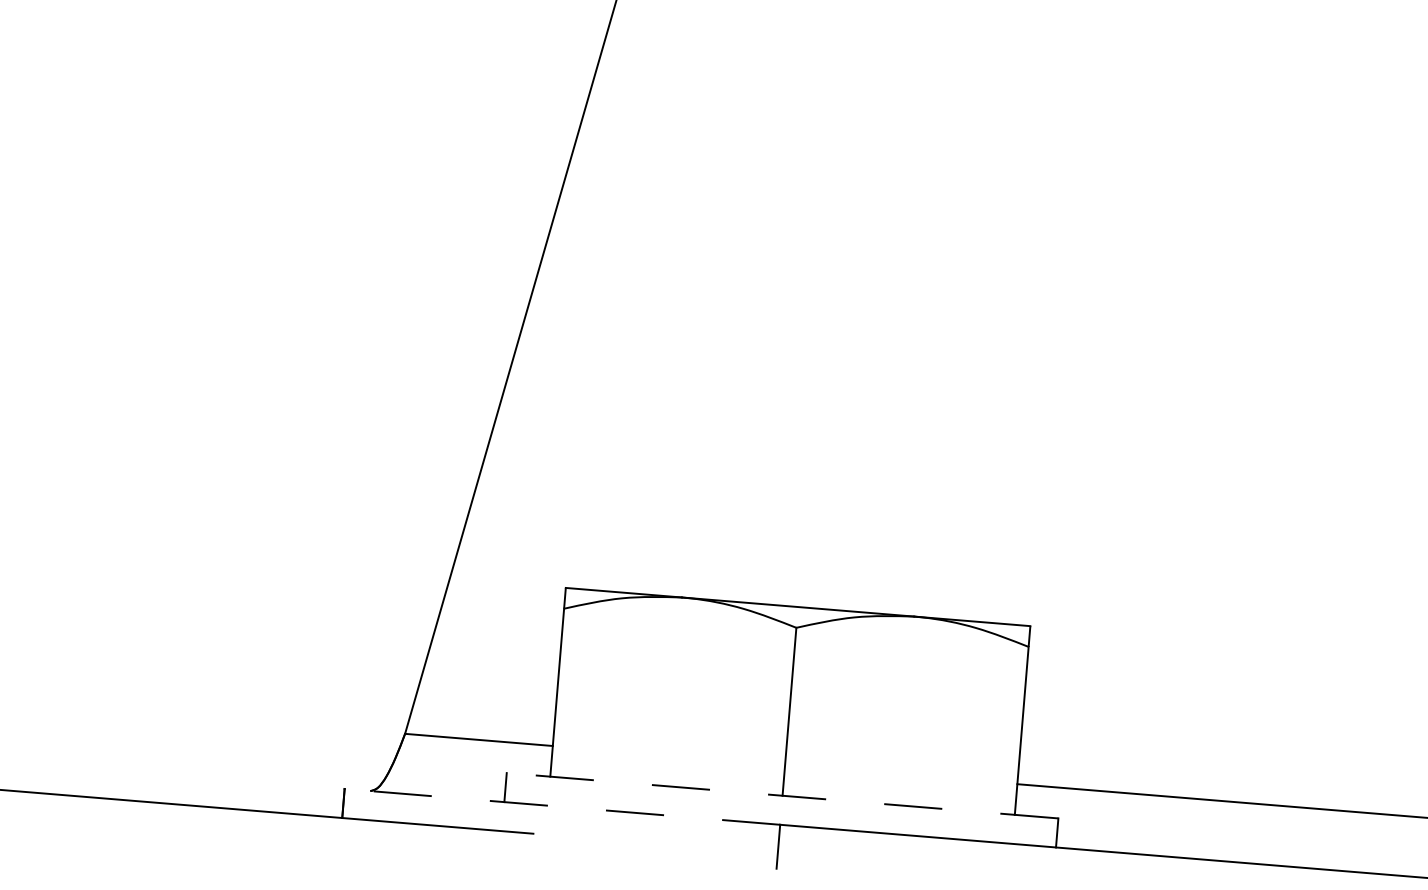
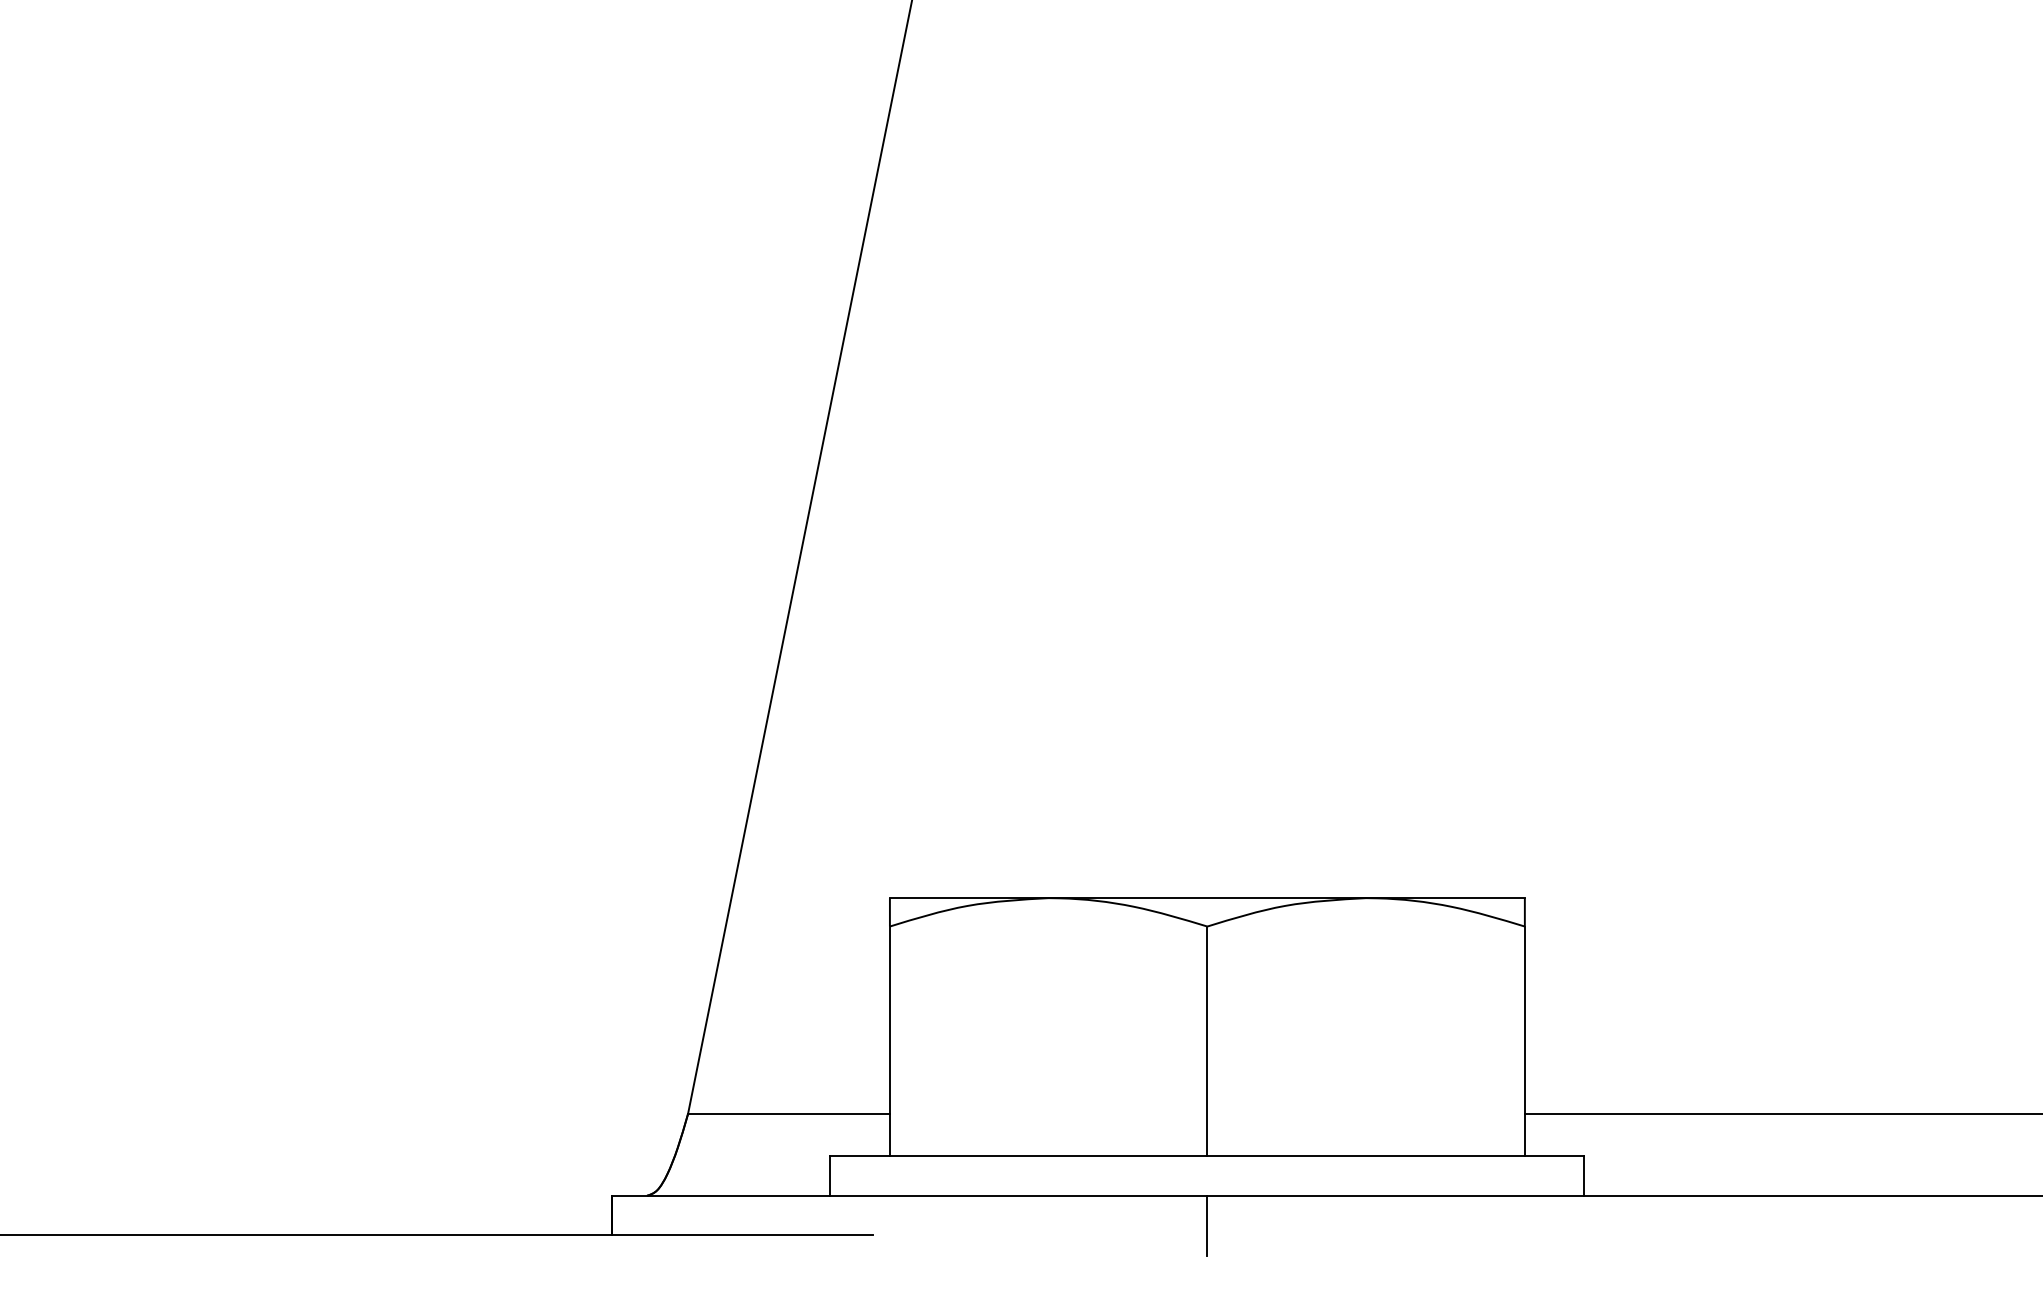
line: (782, 796) -> (1207, 1156), dashed -> solid
line: (562, 806) -> (909, 1195), dashed -> solid

